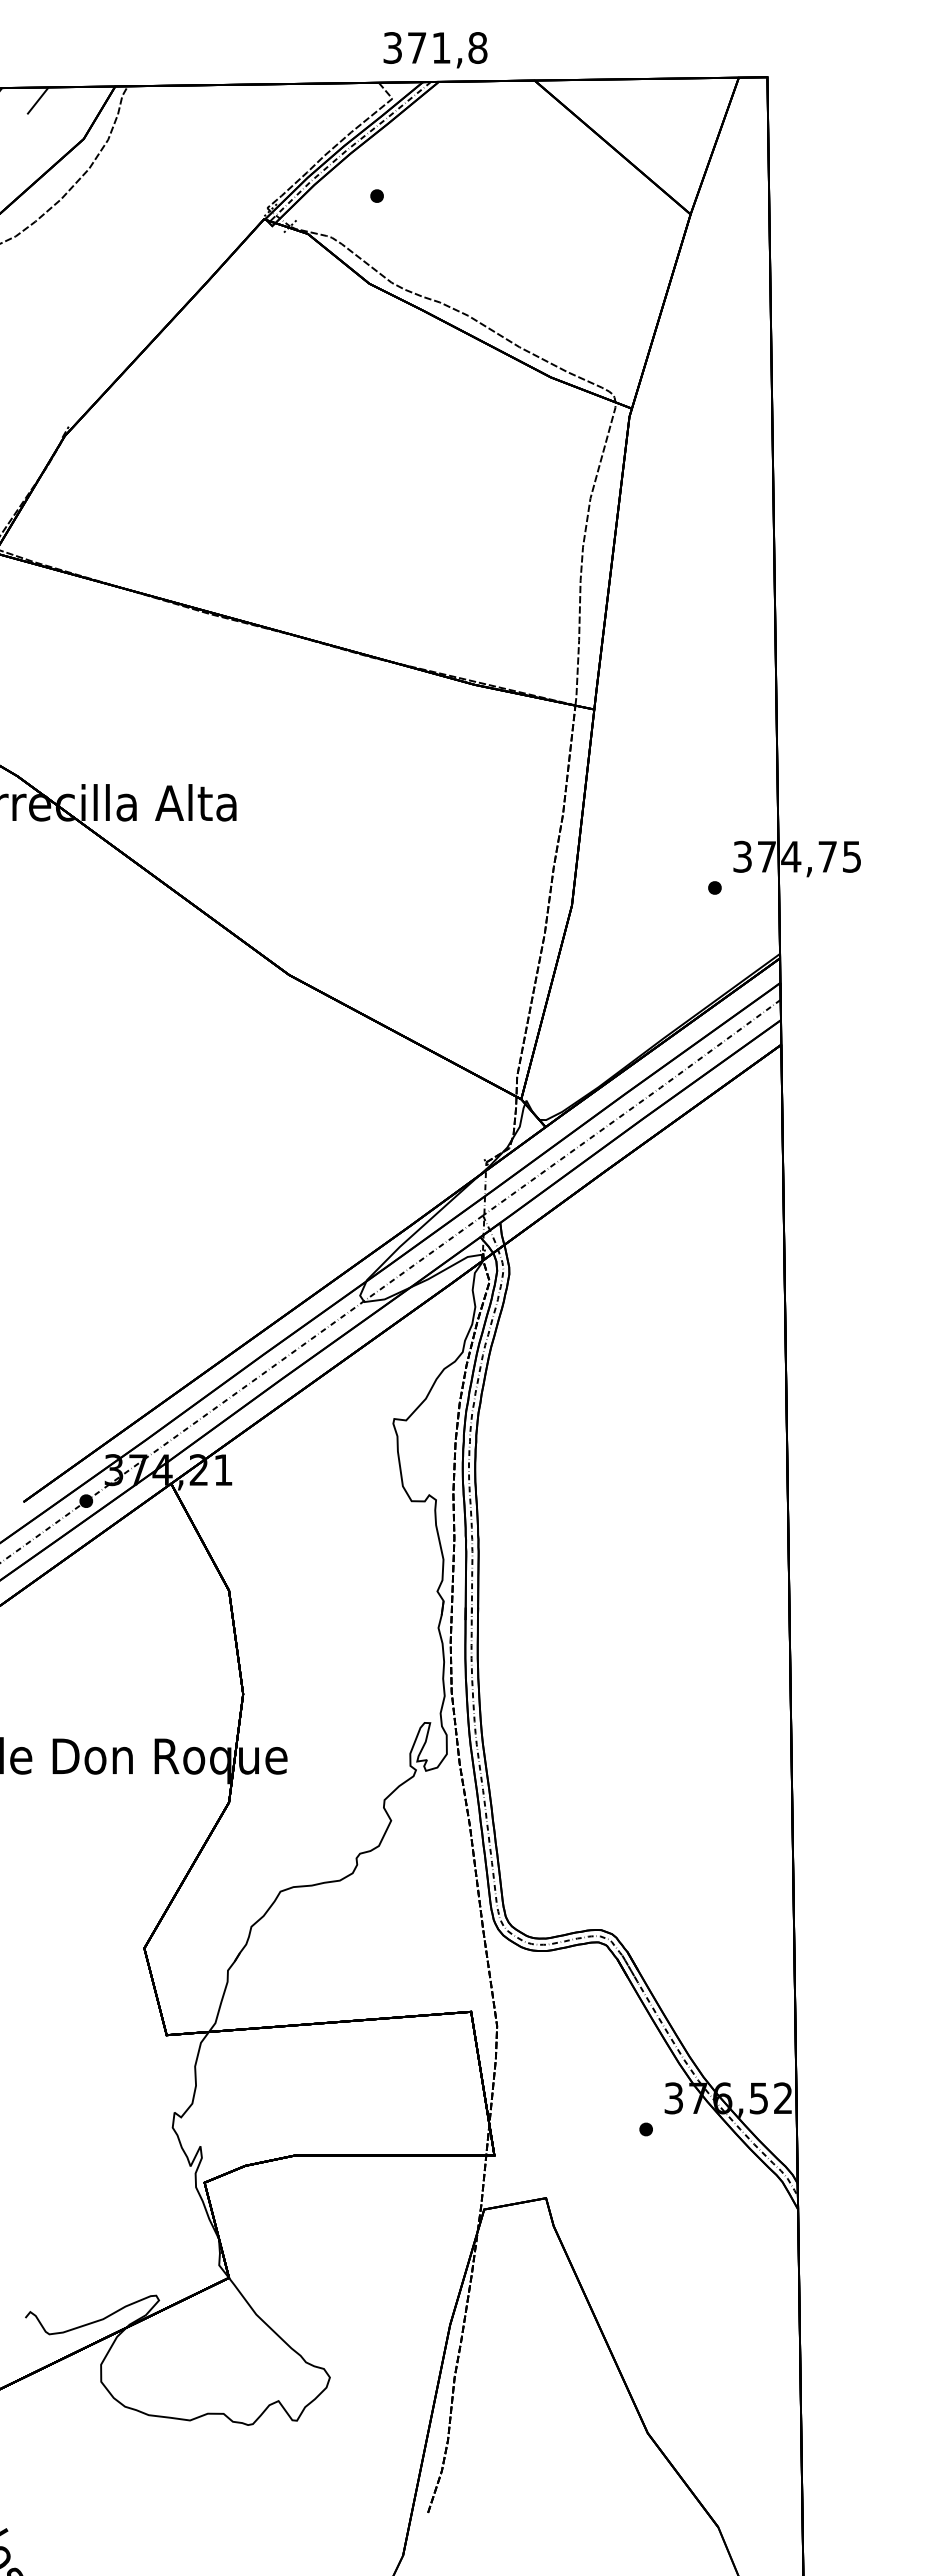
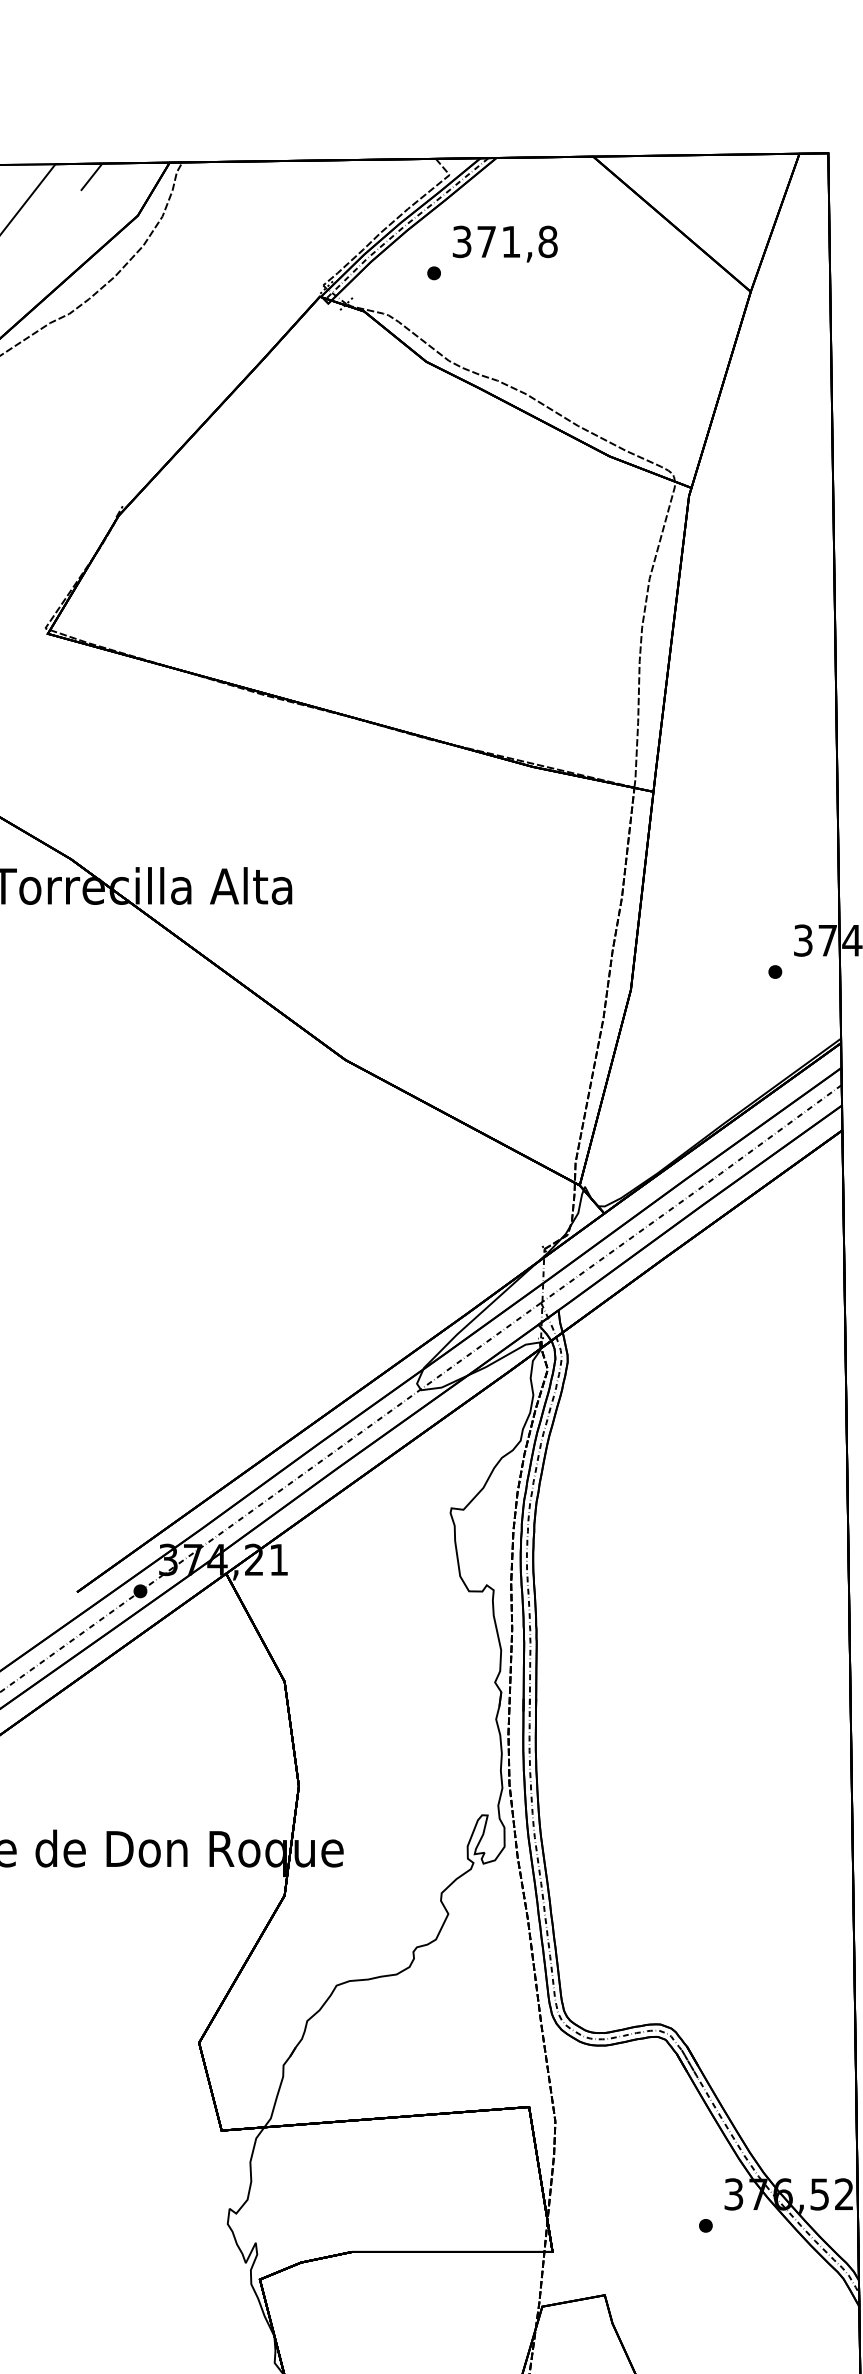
text: (435, 50) -> (505, 244), moved

